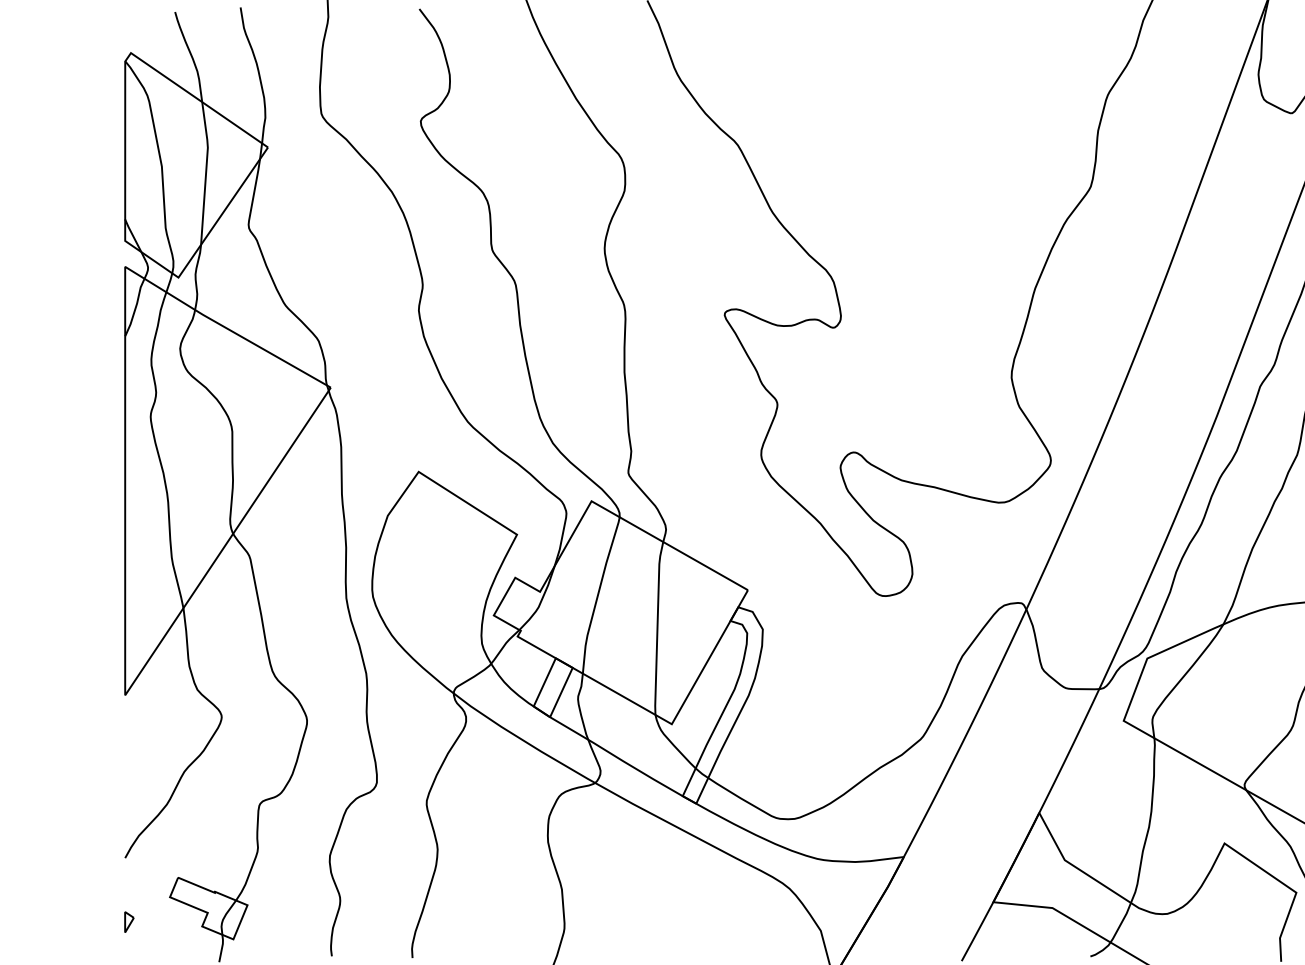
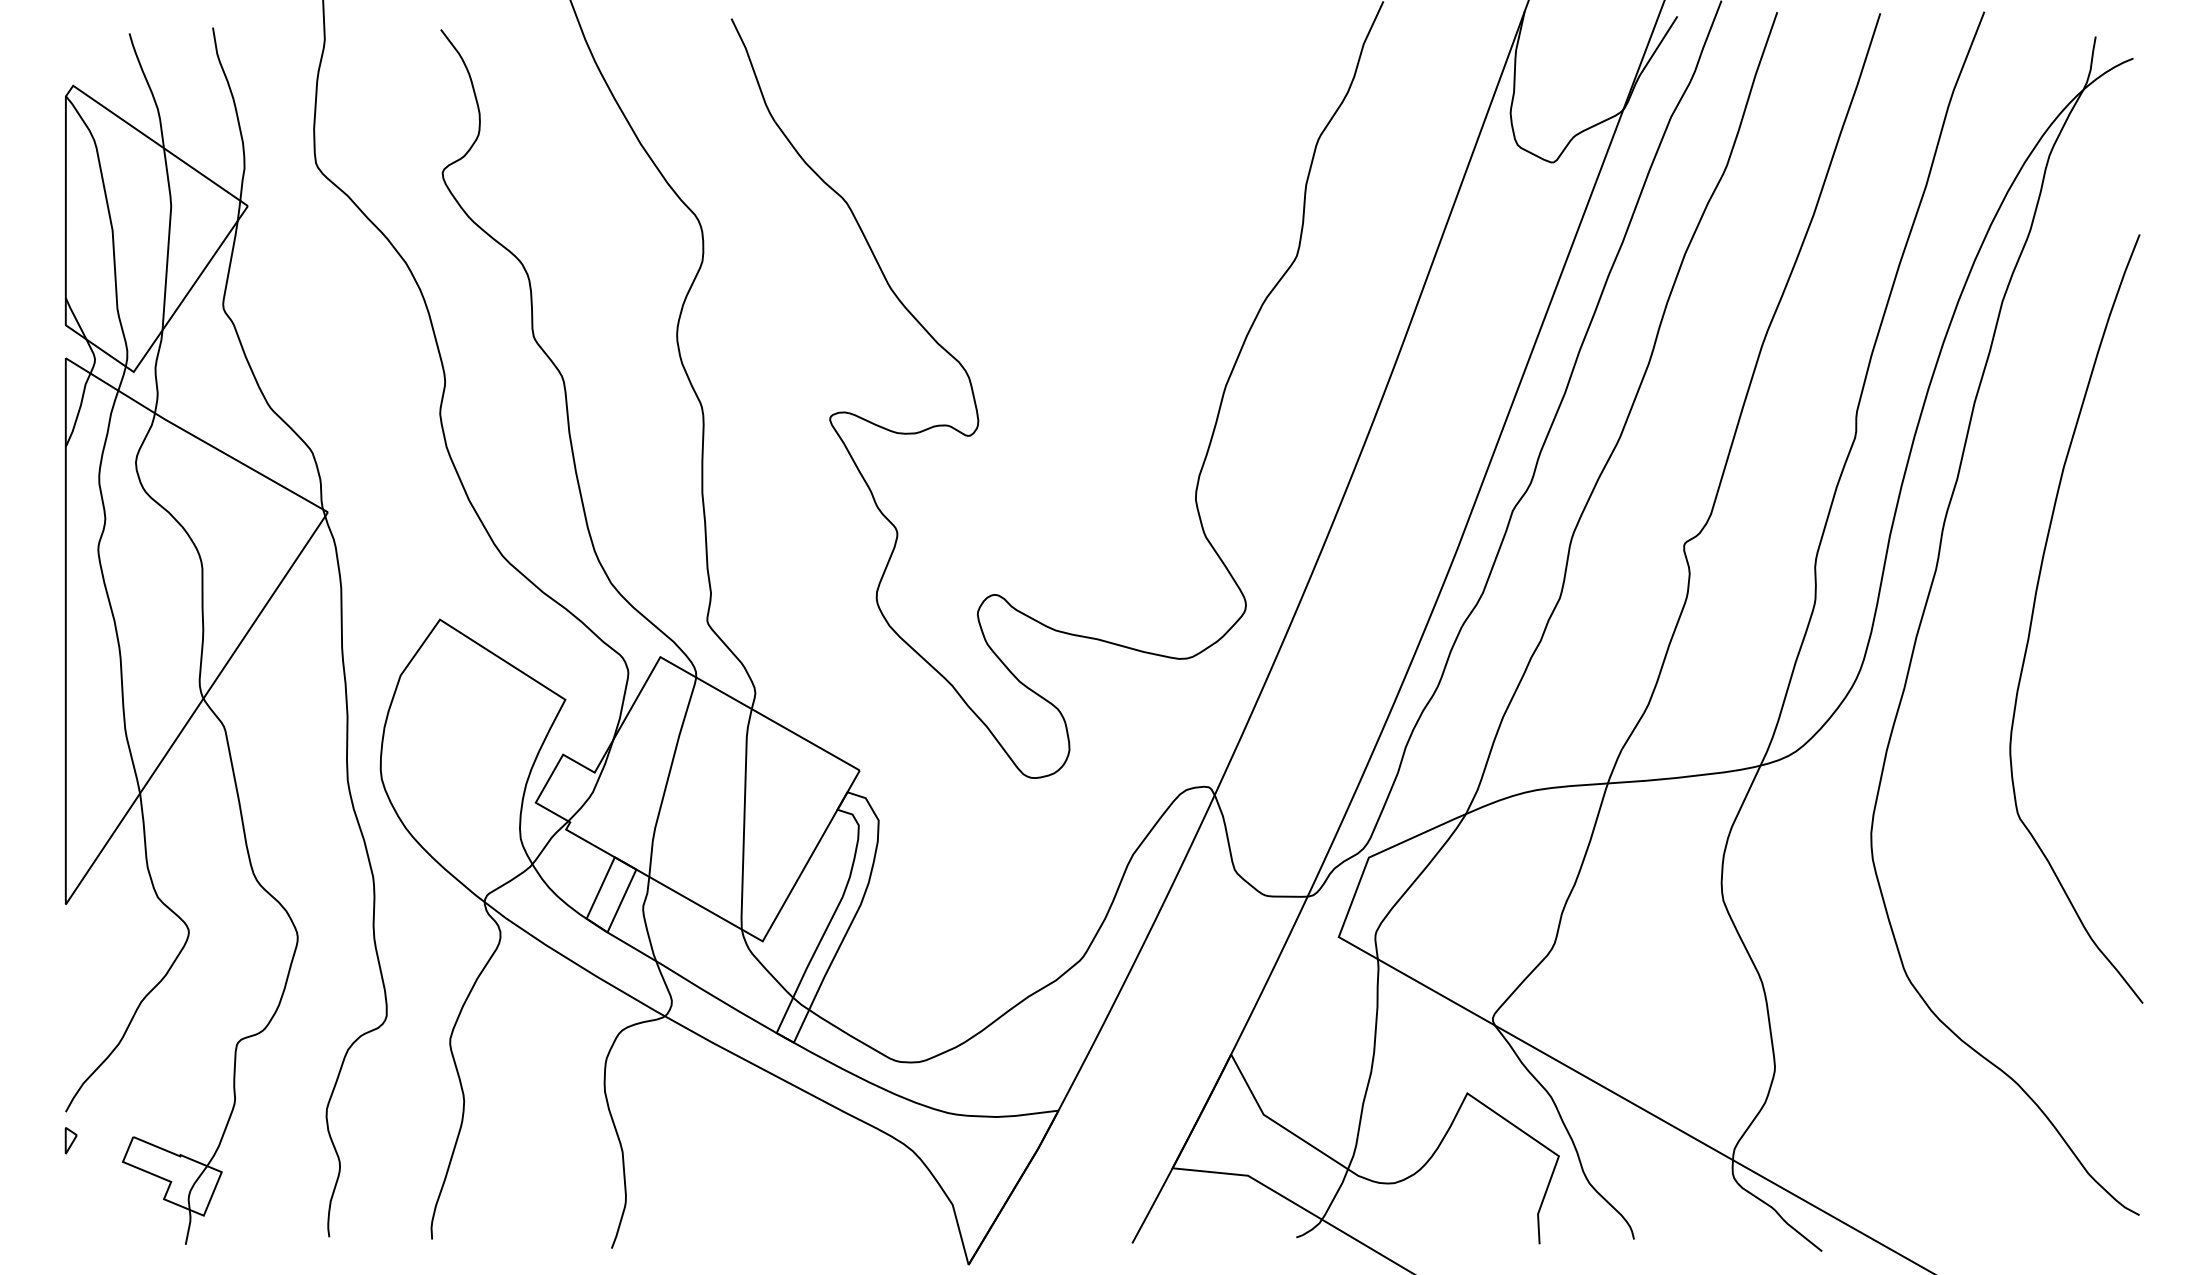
part: (128, 921) -> (70, 1140), moved

